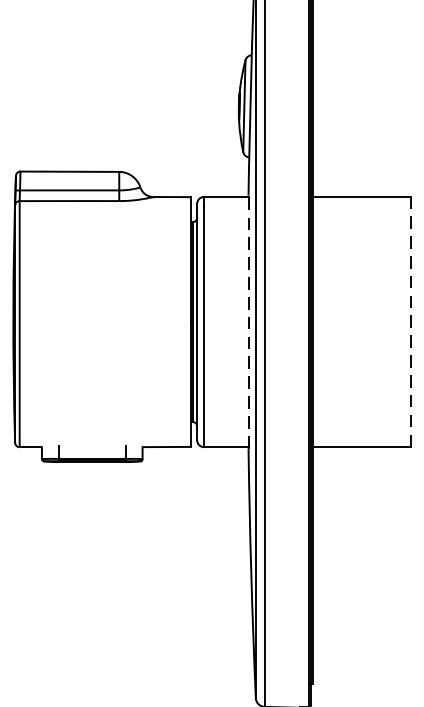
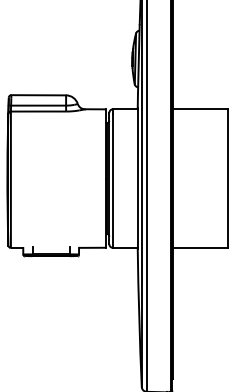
line: (248, 321) -> (137, 178), dashed -> solid
line: (410, 321) -> (227, 178), dashed -> solid

